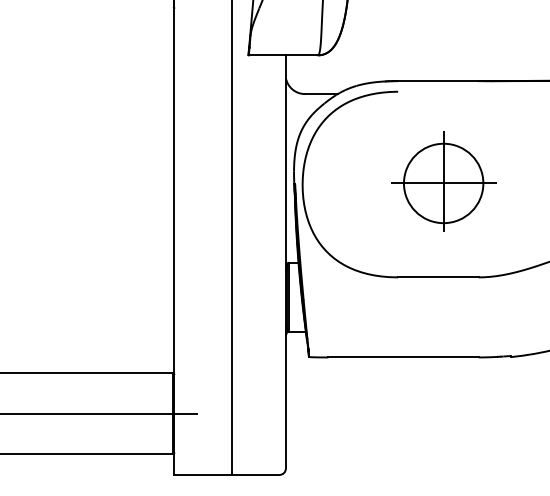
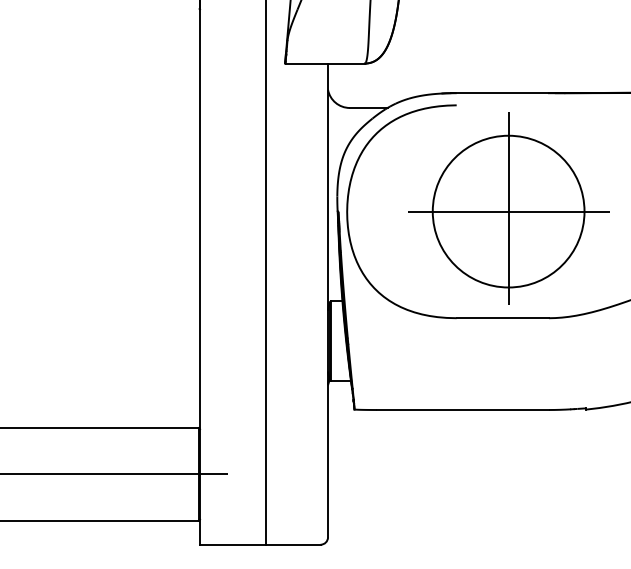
part: (443, 181) -> (508, 208), size x1.67

